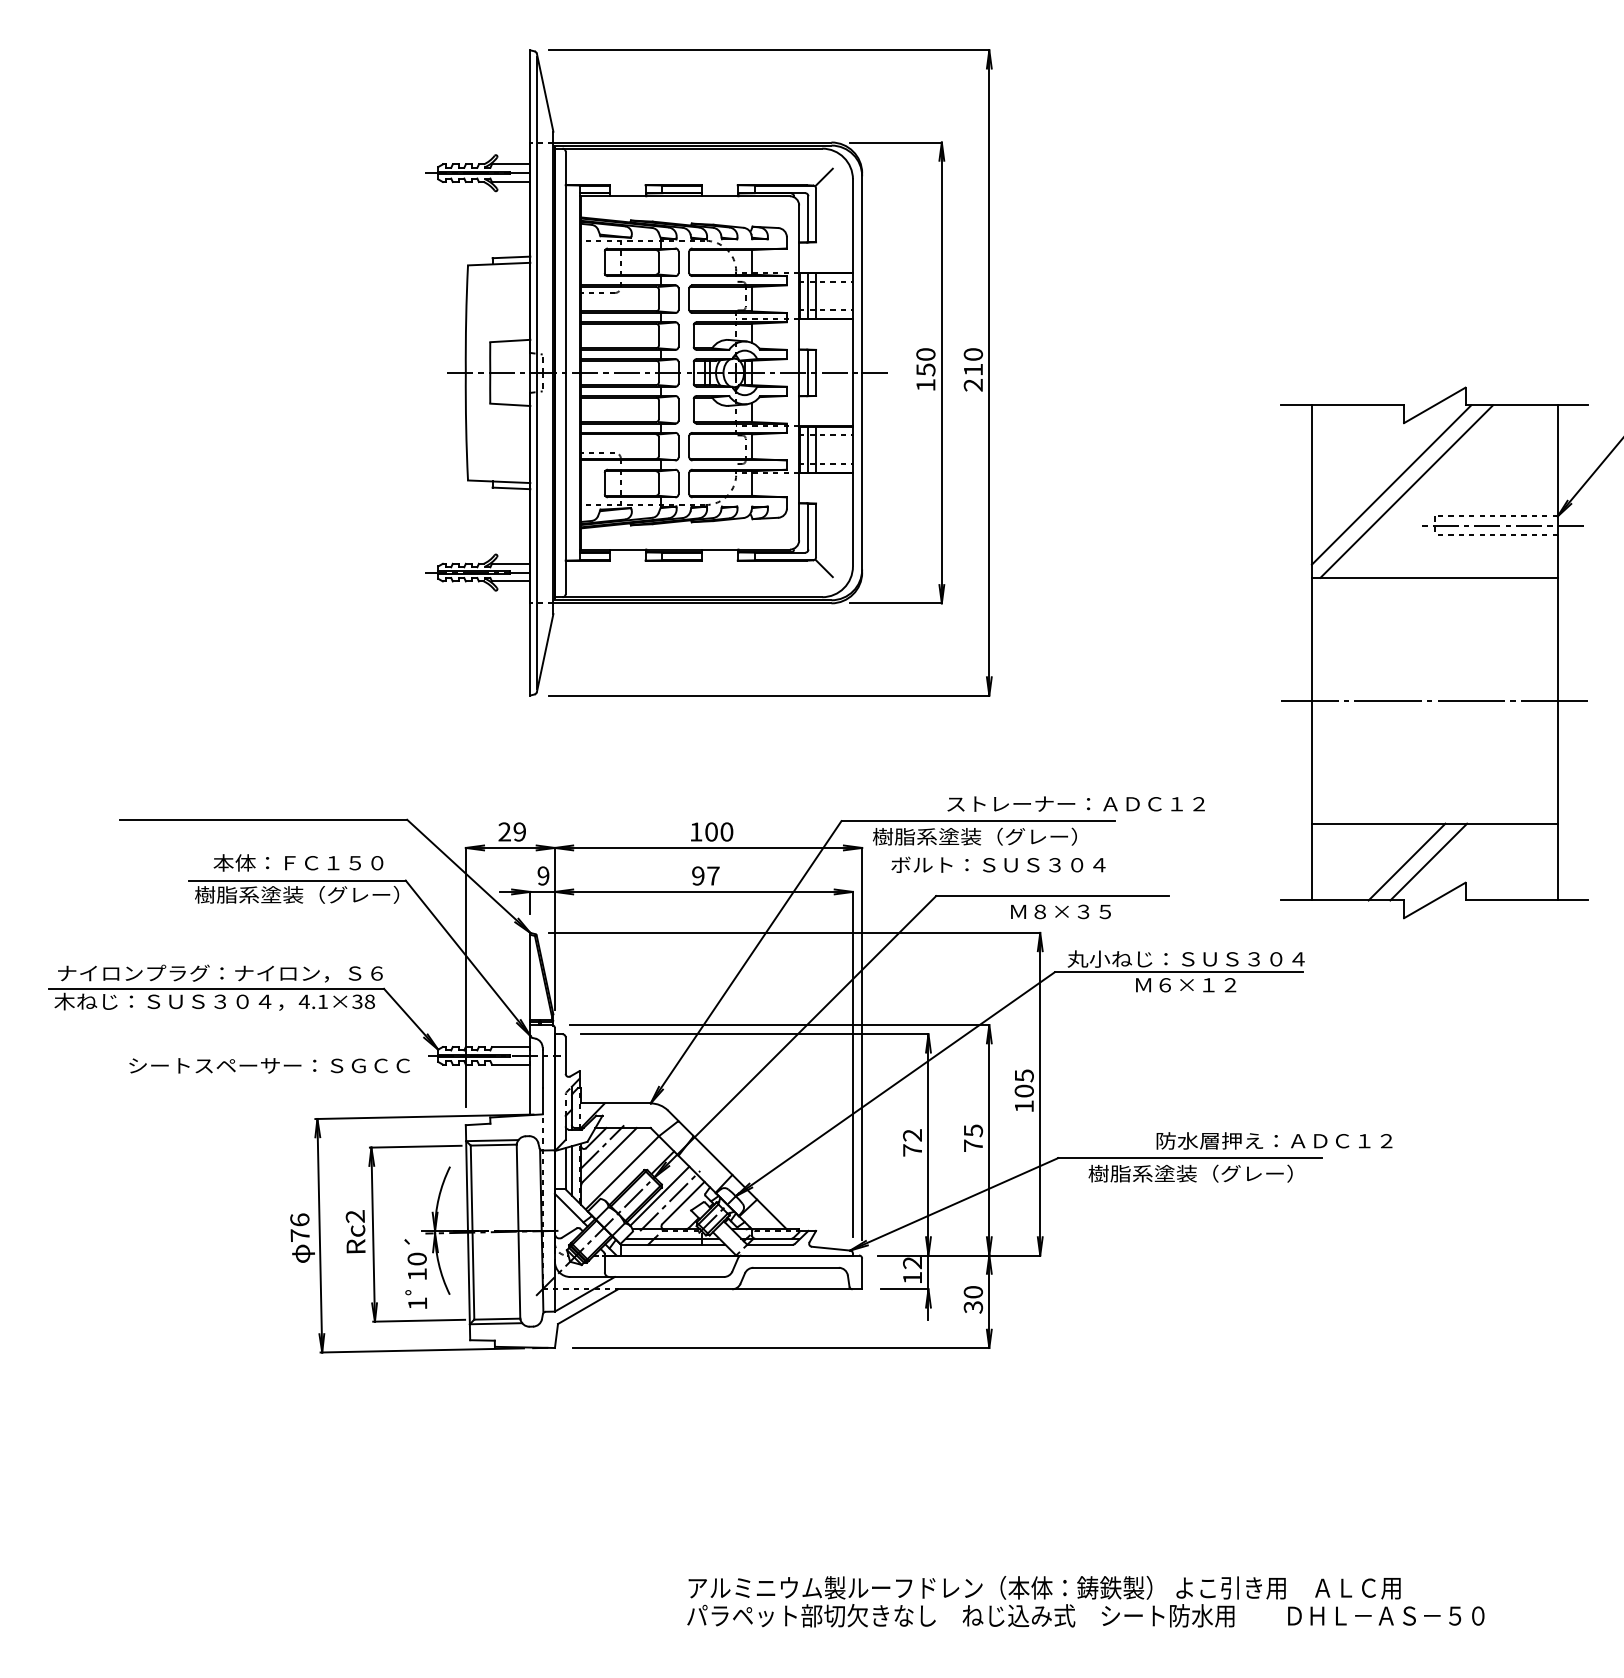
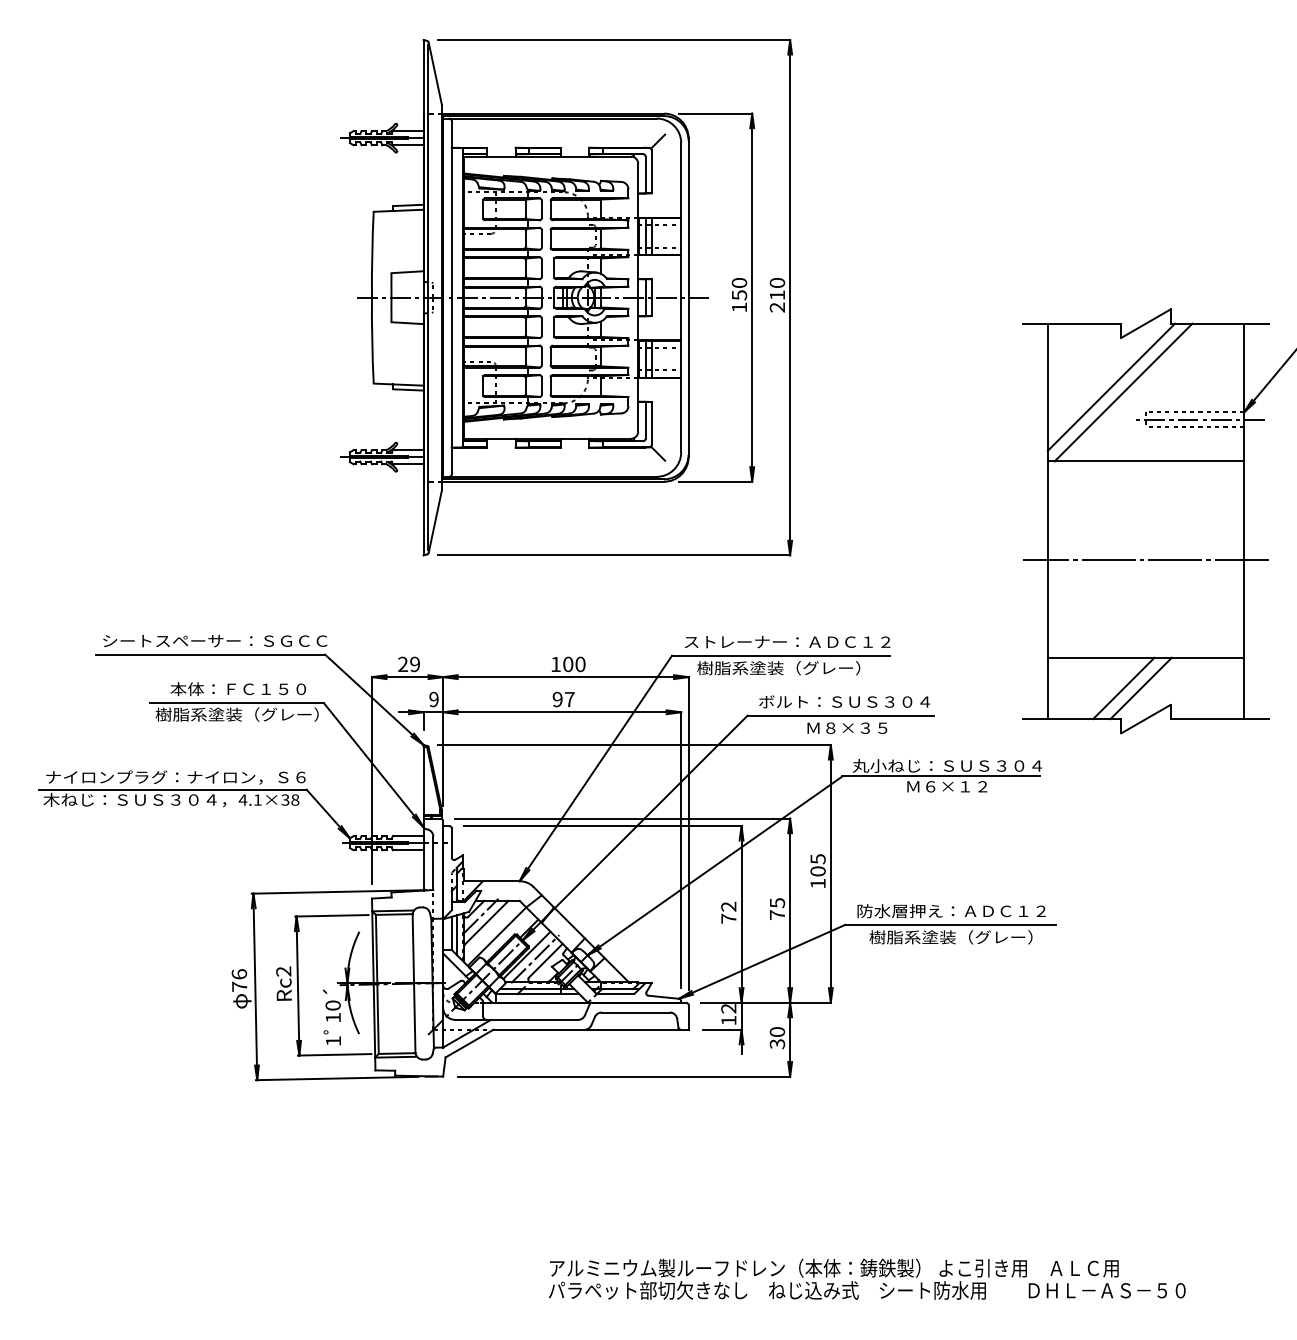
text: (1075, 803) -> (787, 641), moved
text: (998, 864) -> (844, 701), moved
text: (269, 1065) -> (215, 640), moved
text: (1274, 1140) -> (951, 910), moved

